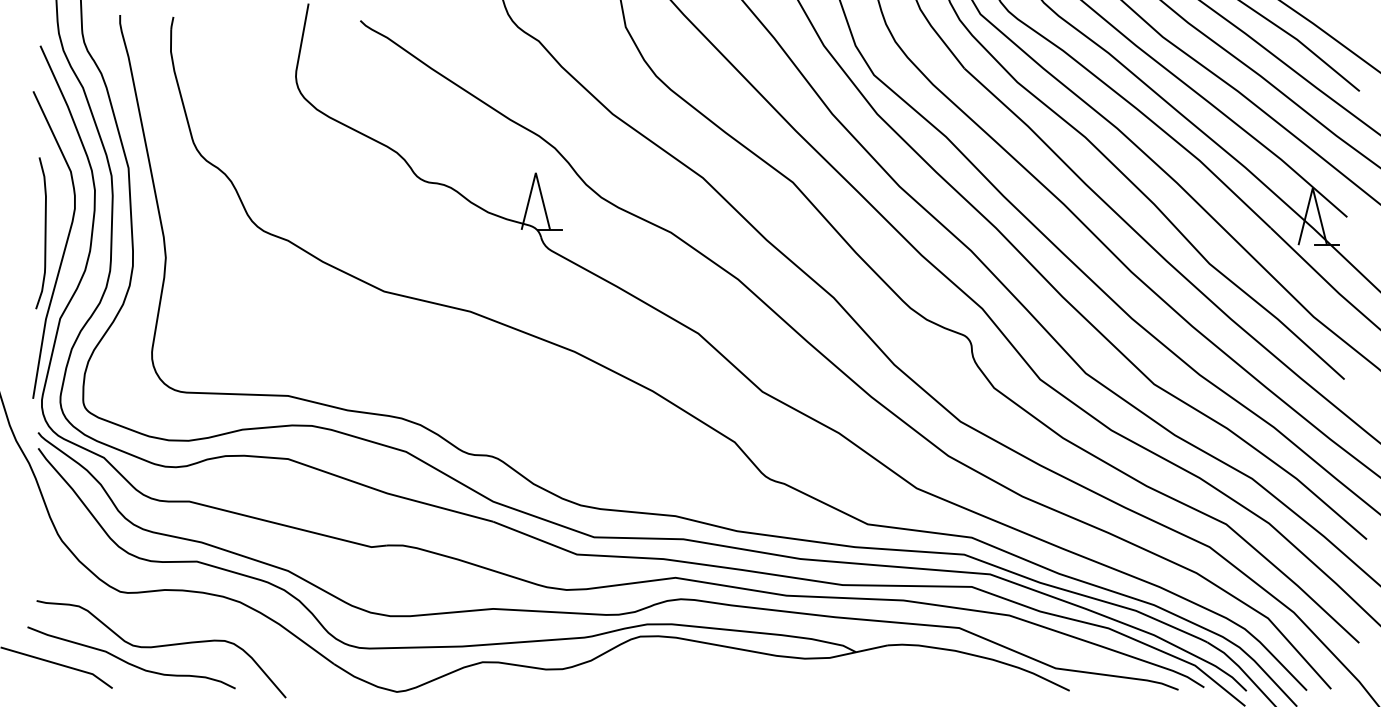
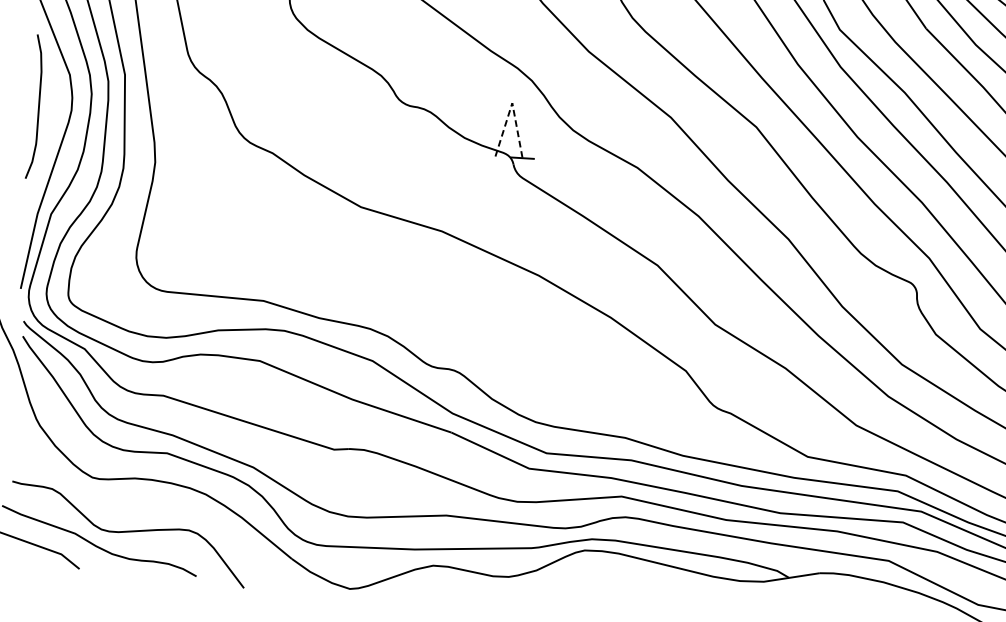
line: (535, 172) -> (512, 102), solid -> dashed
curve: (44, 233) -> (37, 107), moved

